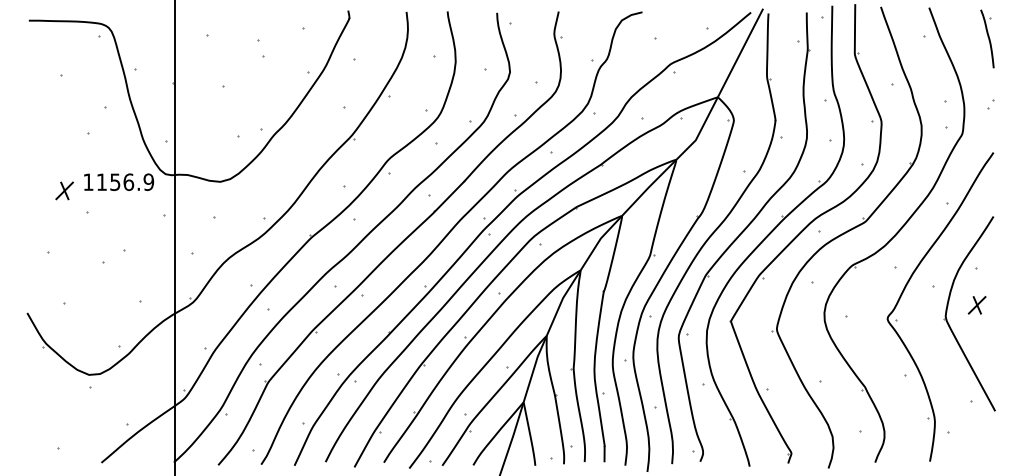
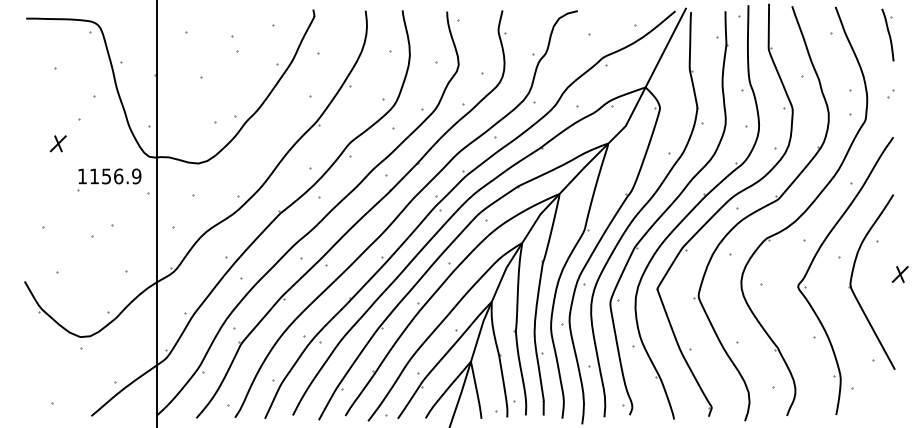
text: (119, 181) -> (110, 175), moved
part: (64, 190) -> (58, 143), moved
part: (976, 305) -> (899, 274), moved

